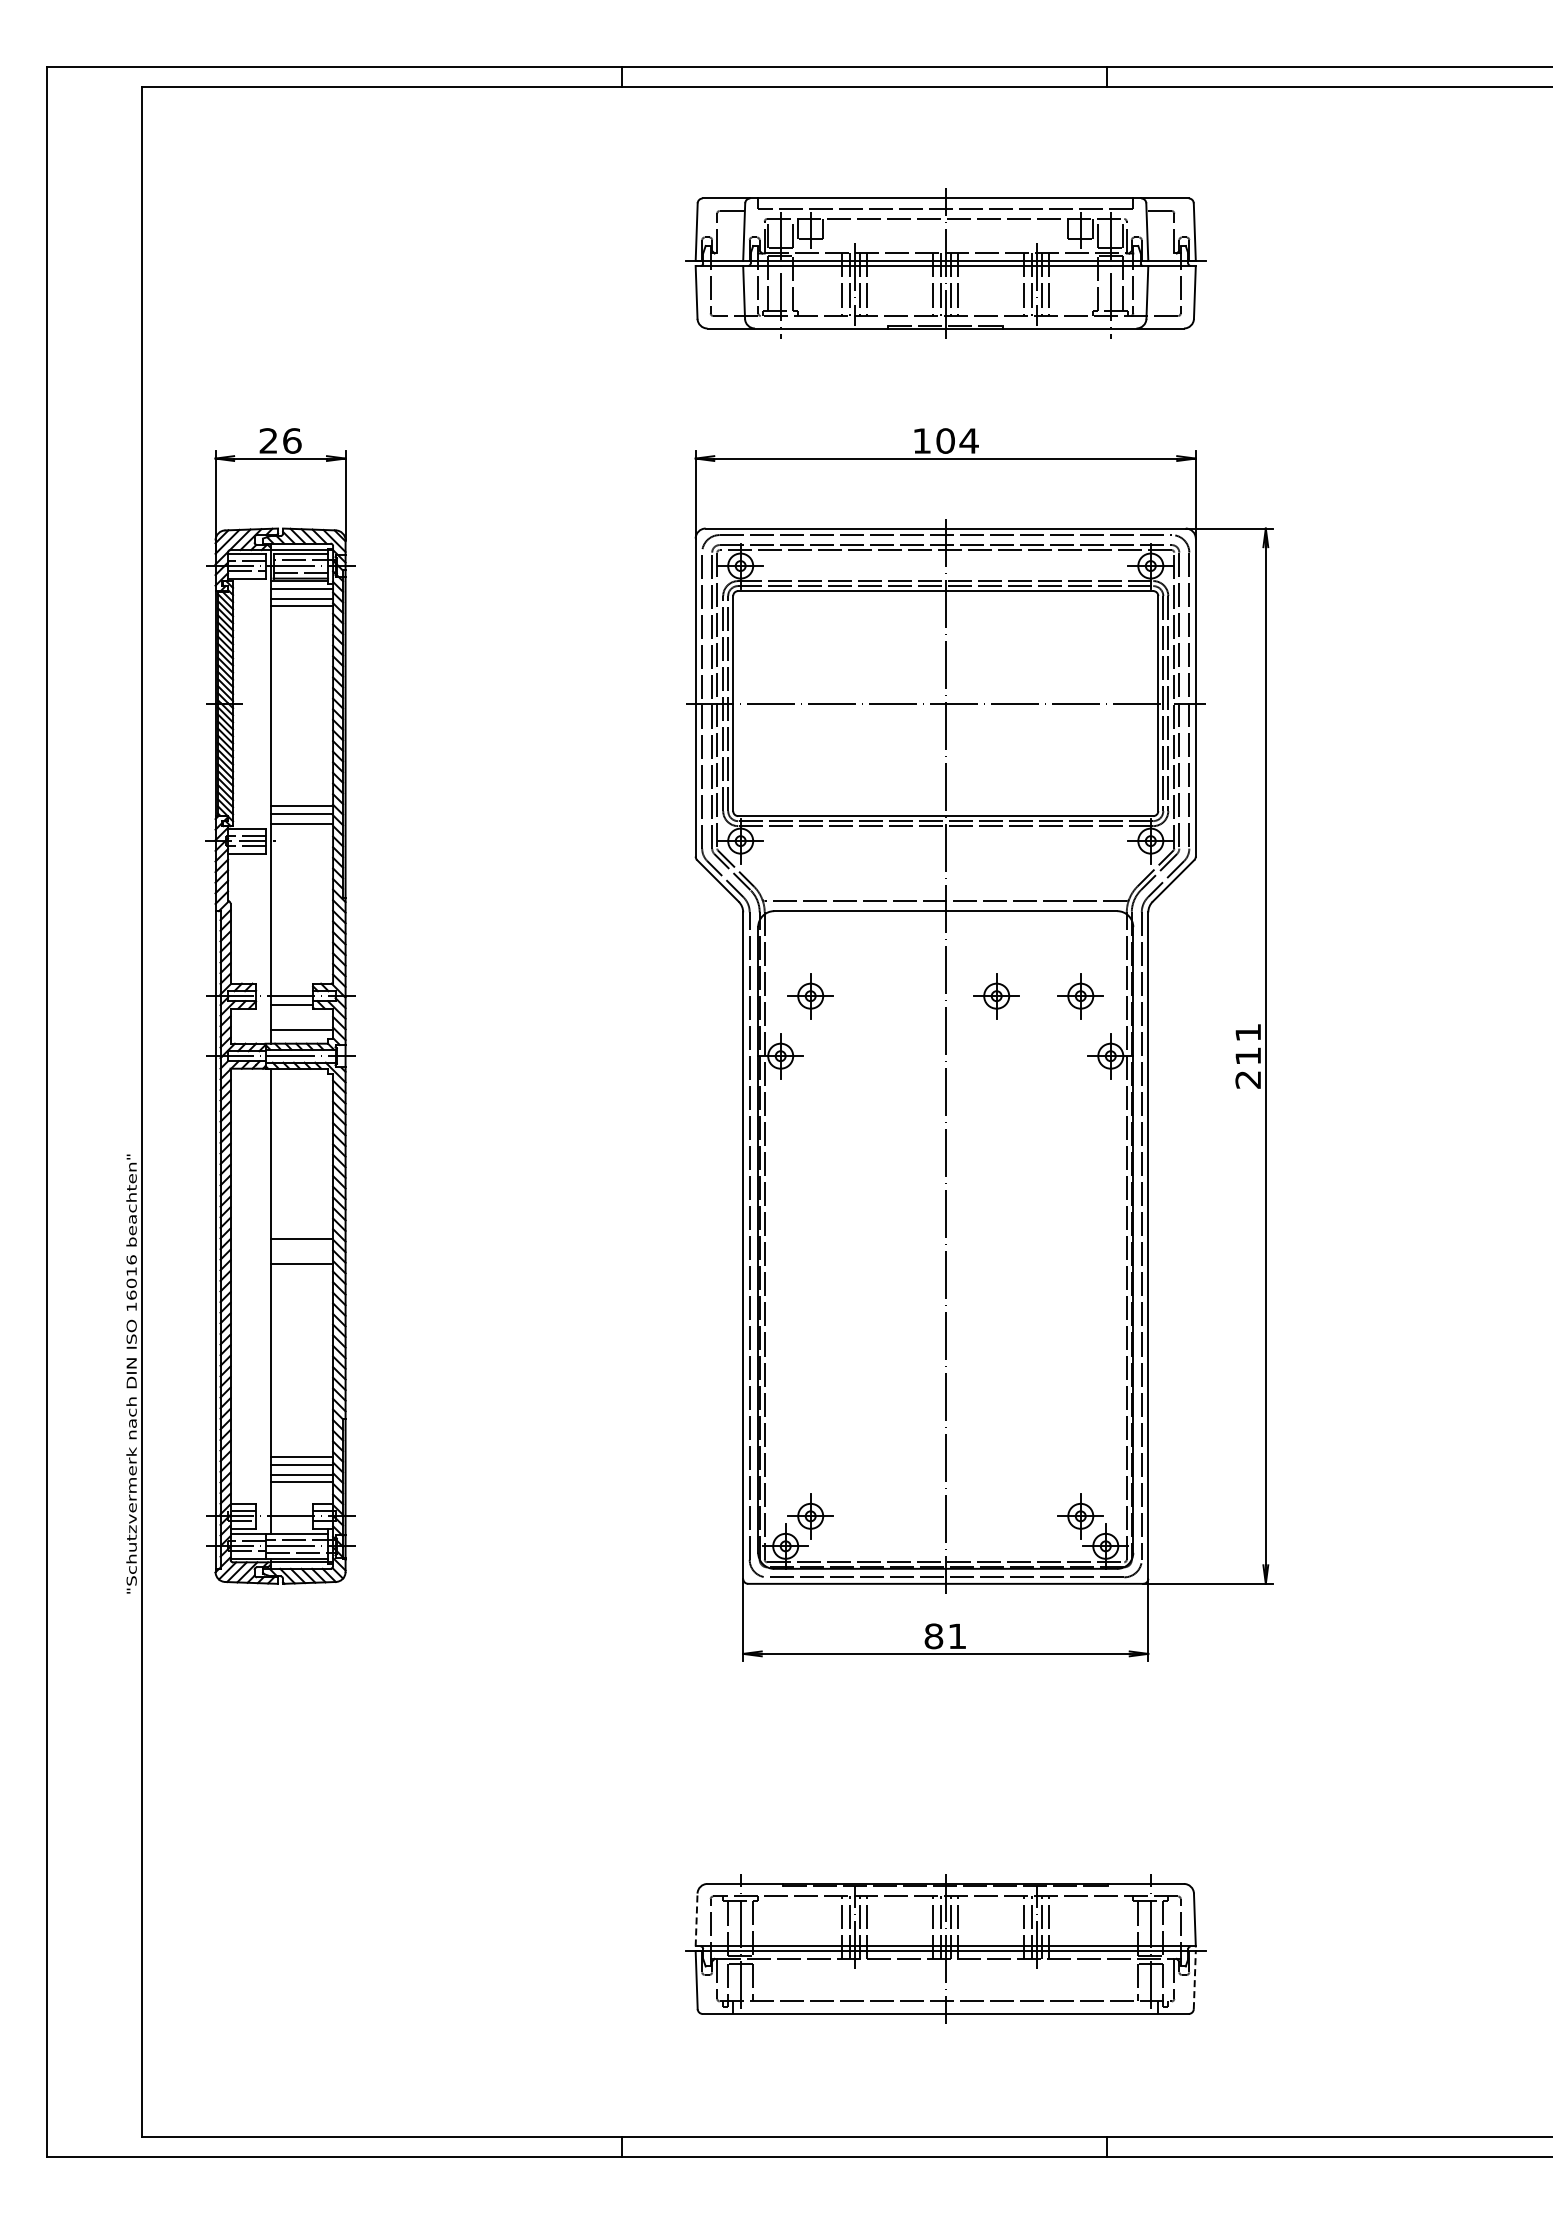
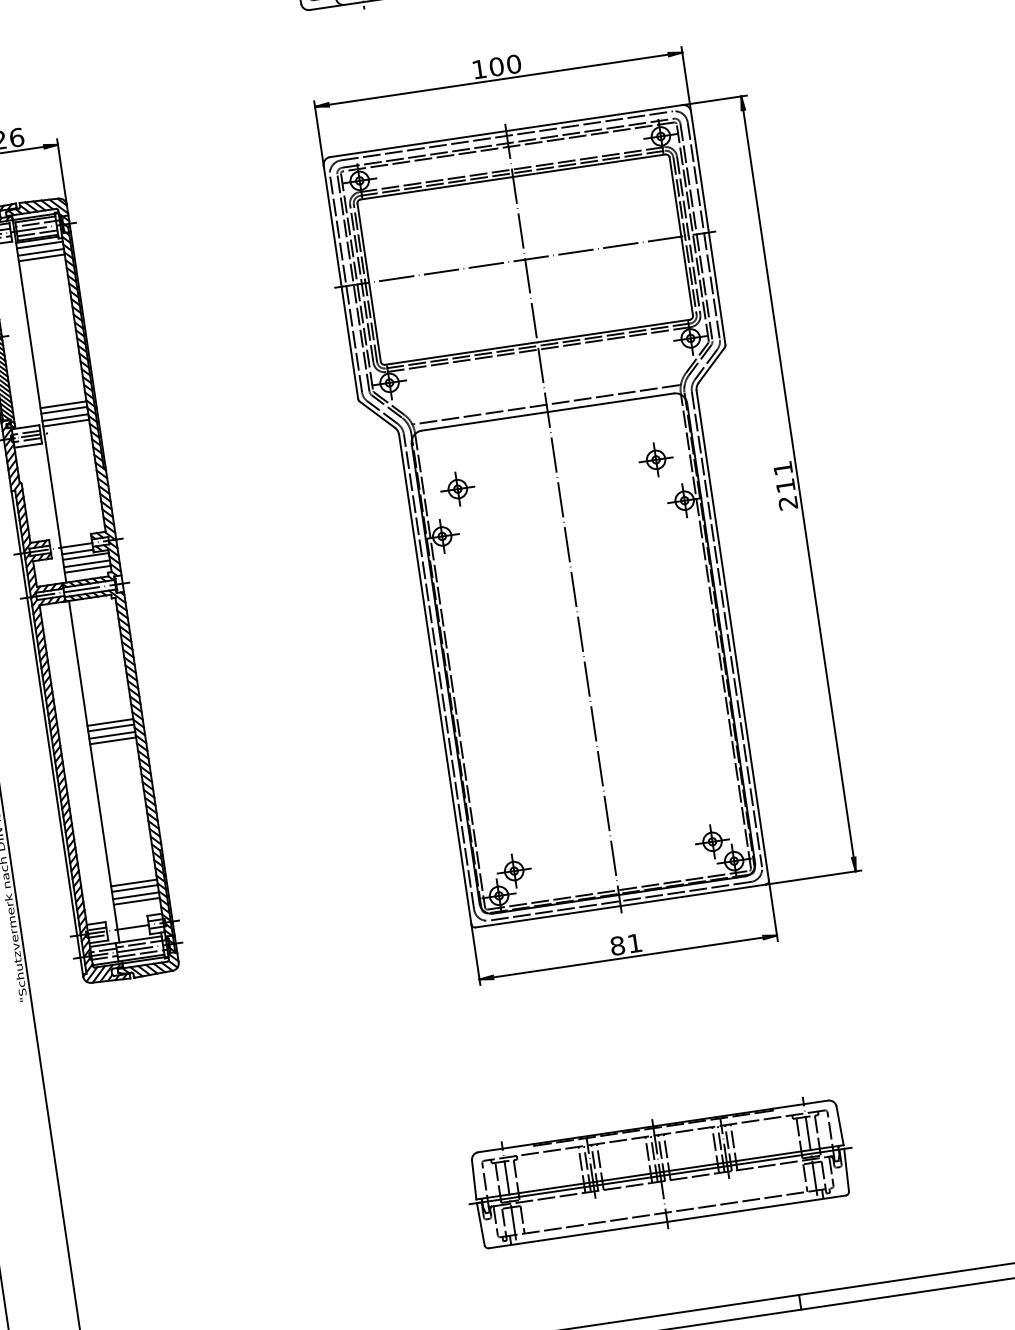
text: (968, 440) -> (513, 63), 104 -> 100
line: (301, 831) -> (66, 423), added
part: (996, 996) -> (594, 469), removed
line: (301, 1012) -> (85, 556), added
line: (301, 1022) -> (86, 563), added
line: (301, 1246) -> (111, 728), added
line: (301, 1256) -> (112, 735), added
line: (696, 1919) -> (474, 1179), dashed -> solid
line: (1194, 1980) -> (846, 1170), dashed -> solid

